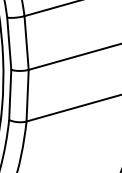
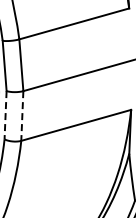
line: (10, 95) -> (5, 115), solid -> dashed
line: (27, 96) -> (22, 116), solid -> dashed

